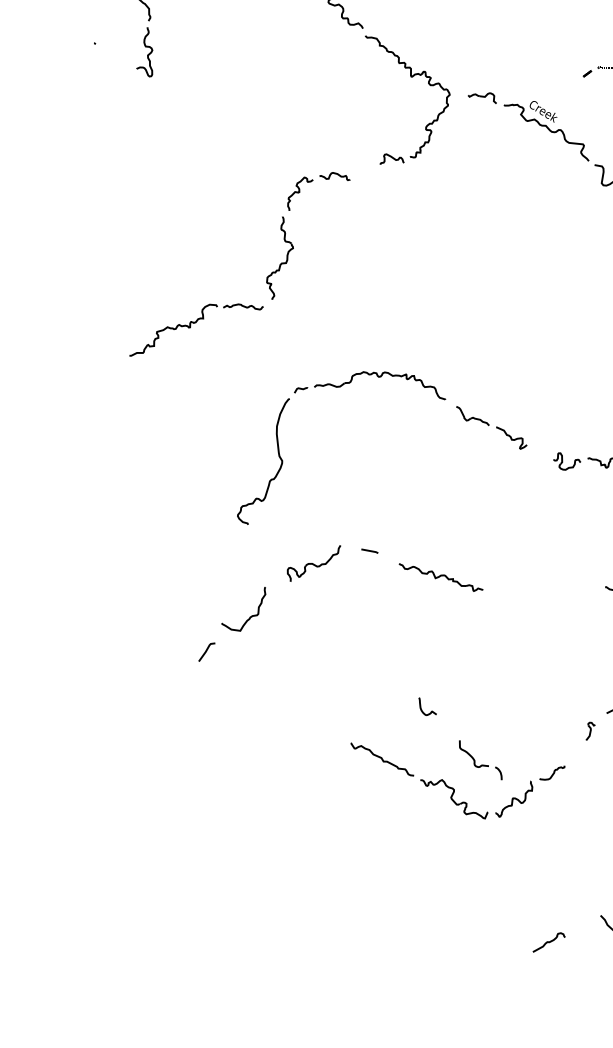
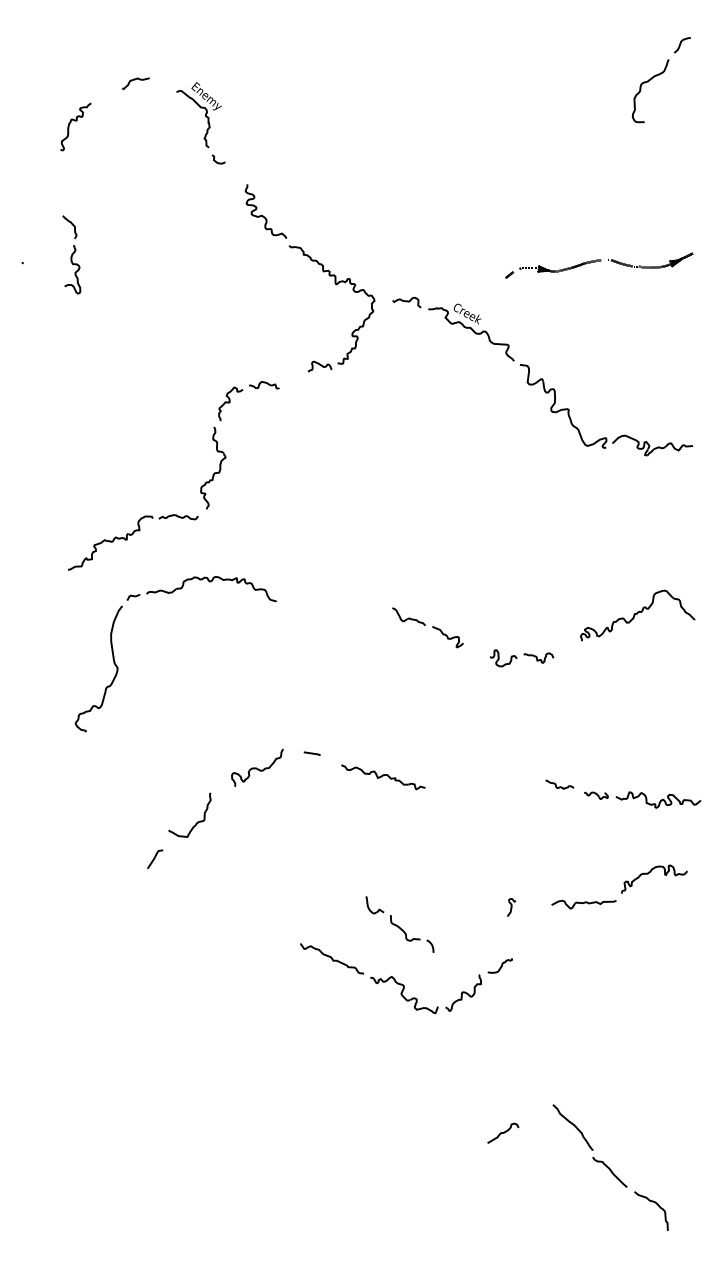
part: (283, 460) -> (118, 667), moved
part: (590, 731) -> (511, 907), moved
part: (481, 759) -> (412, 933), moved

